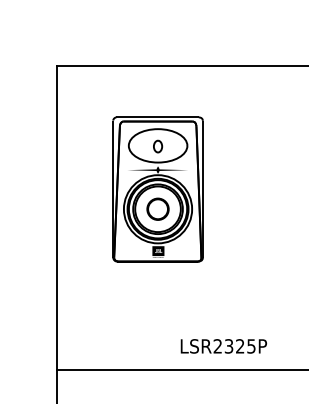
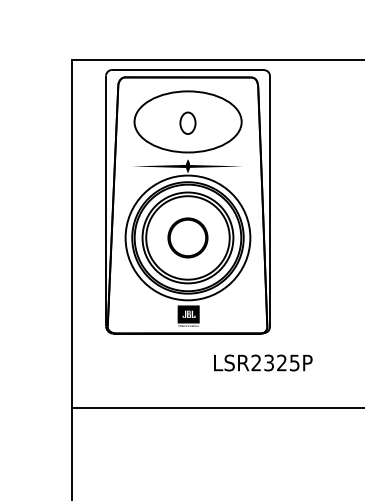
part: (157, 189) -> (187, 201), size x1.6
text: (224, 345) -> (263, 362), moved

